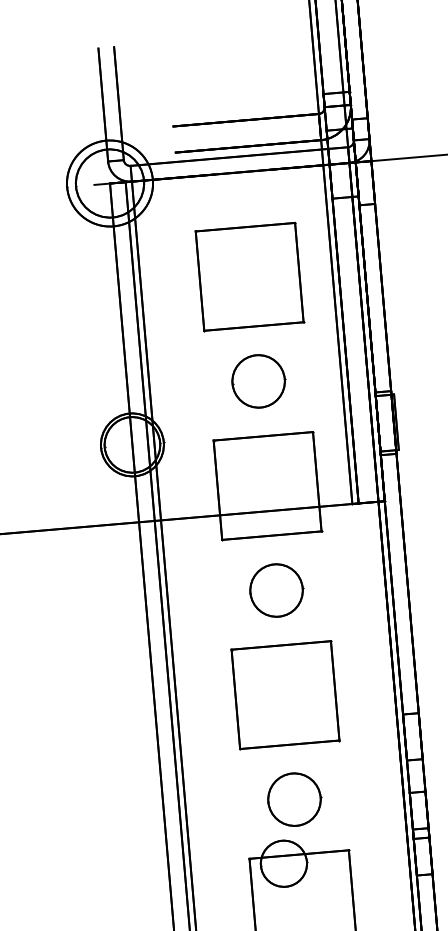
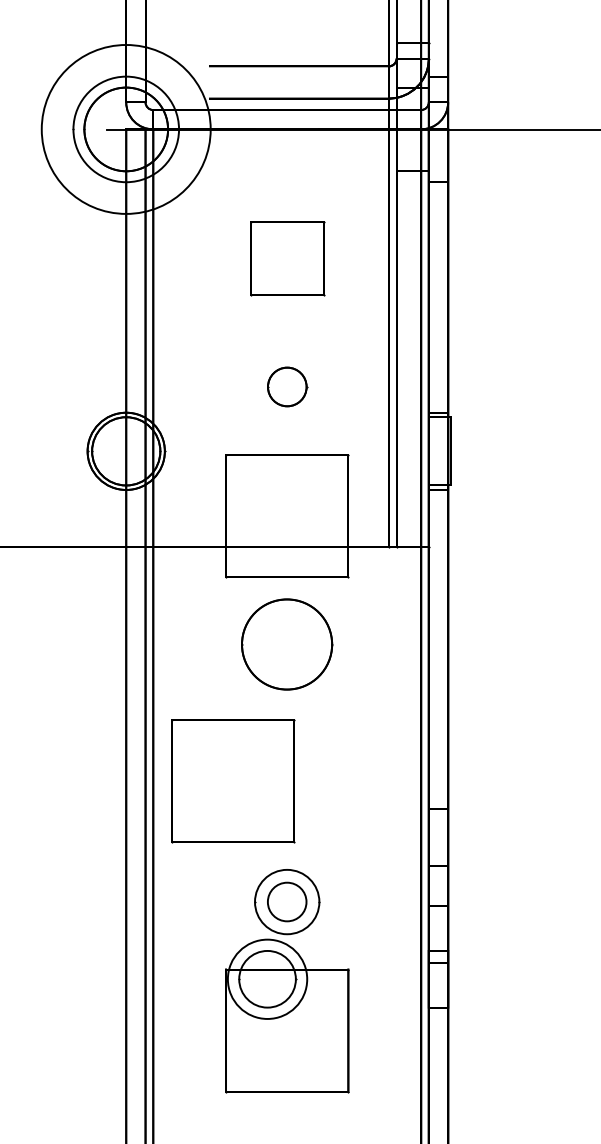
circle: (110, 183) -> (126, 129), size x1.6
part: (249, 277) -> (287, 258), size x0.6
part: (258, 381) -> (287, 386), size x0.6
circle: (276, 590) -> (287, 644), size x1.4
part: (285, 695) -> (233, 781), moved
circle: (294, 799) -> (287, 901), size x0.6
circle: (283, 863) -> (267, 978), size x1.4

